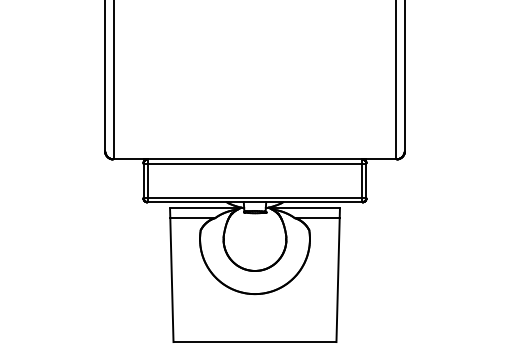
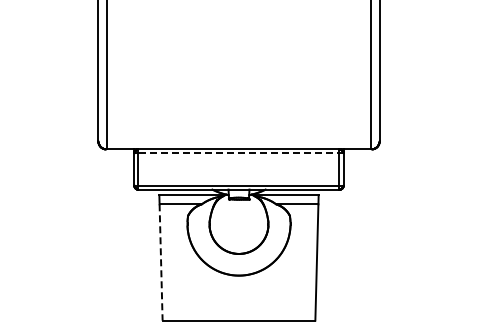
line: (255, 163) -> (239, 153), solid -> dashed
line: (172, 280) -> (161, 262), solid -> dashed

